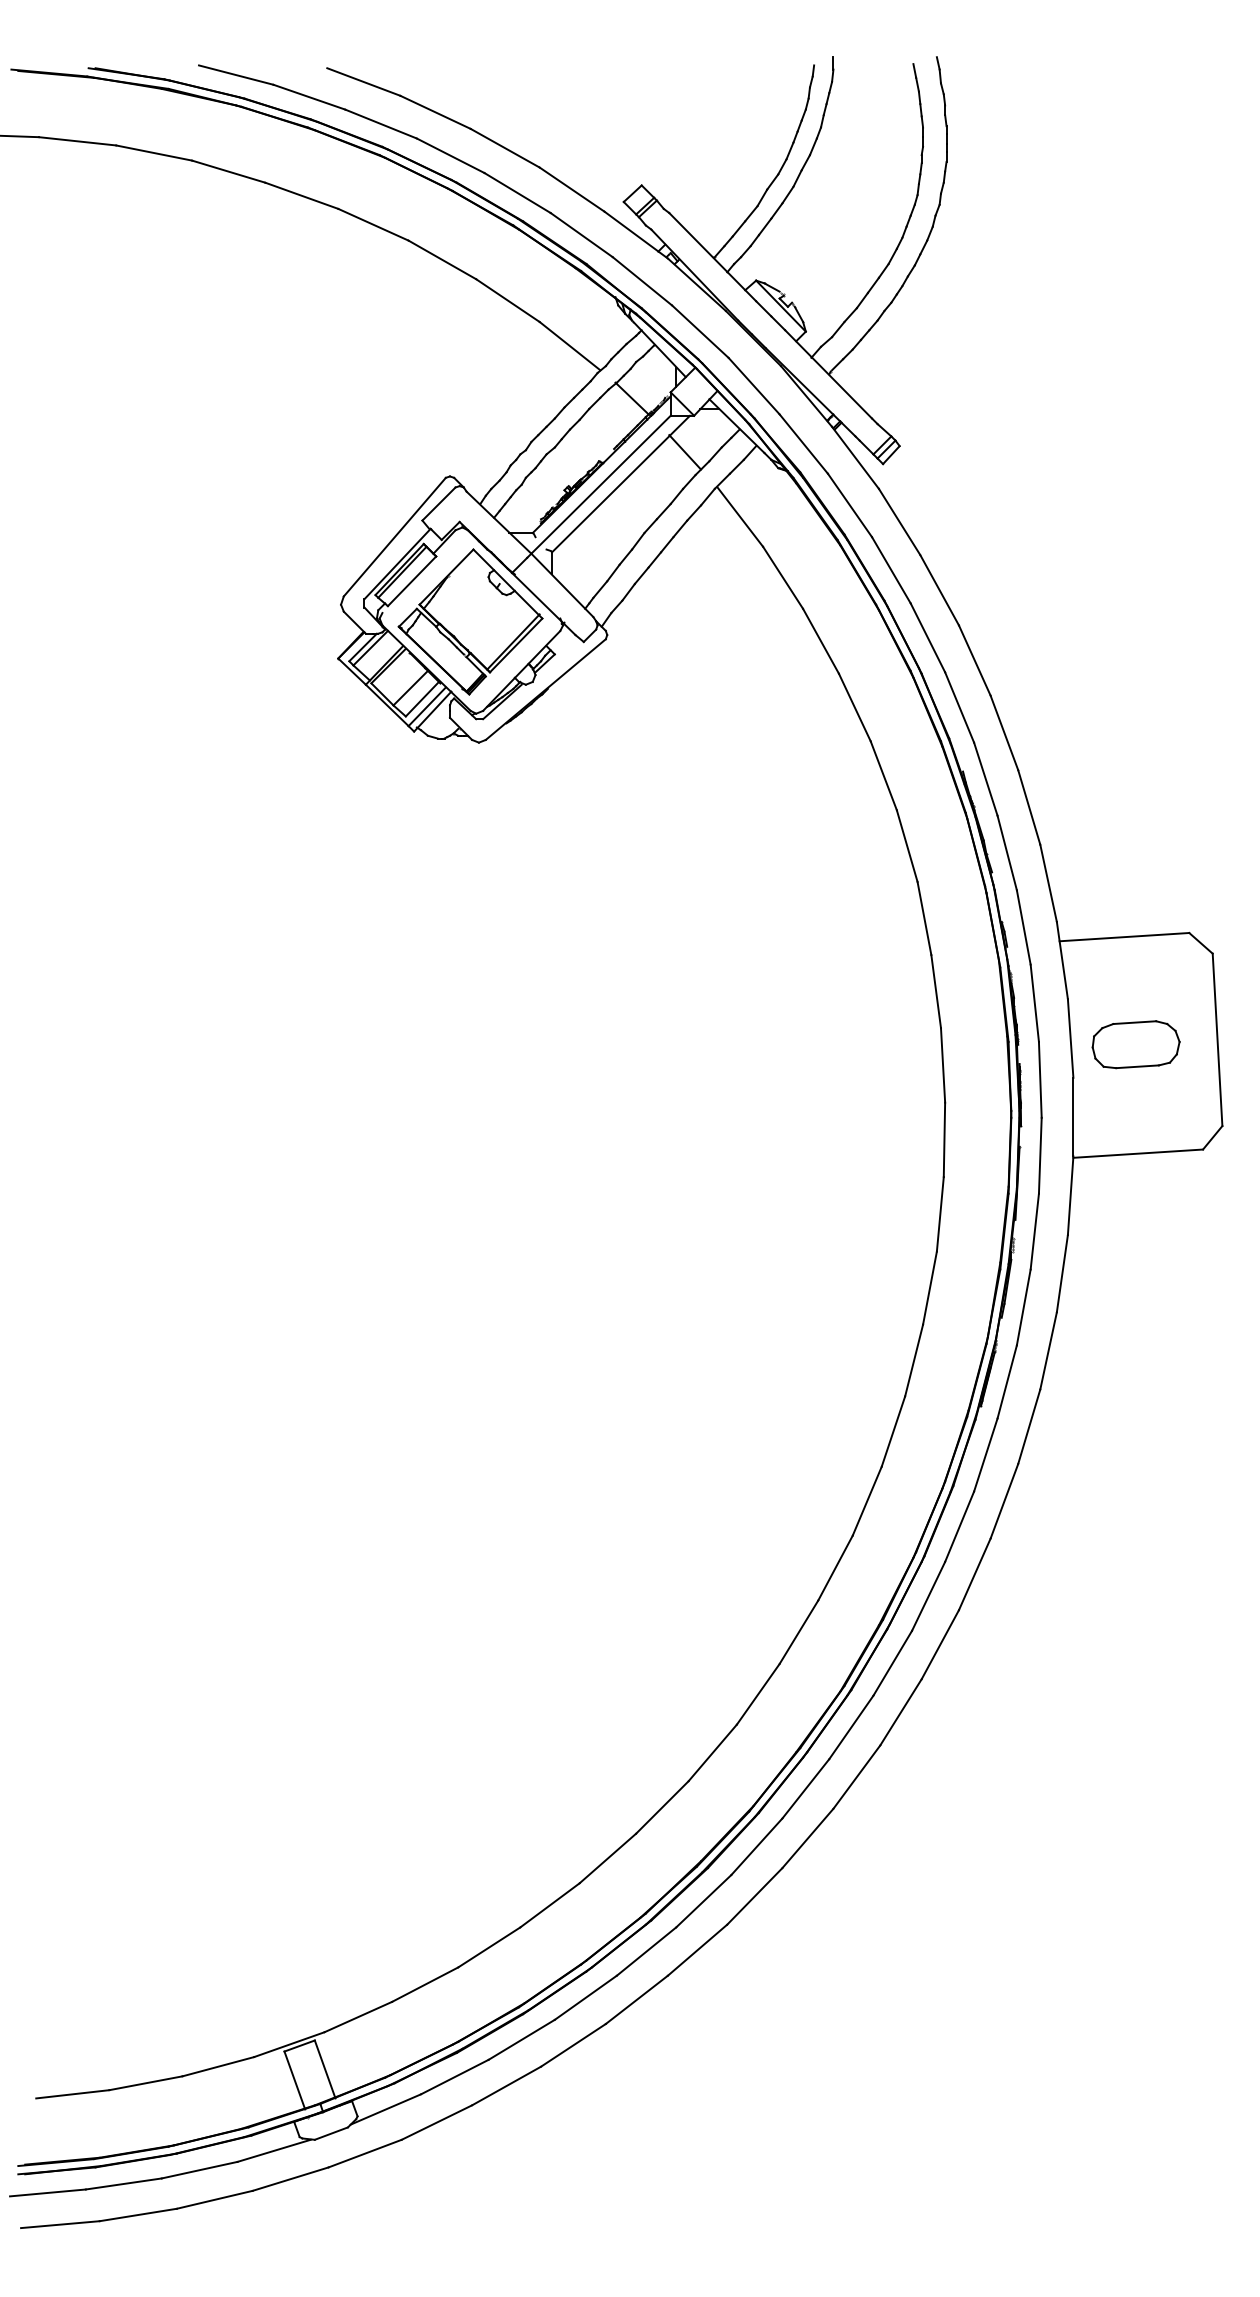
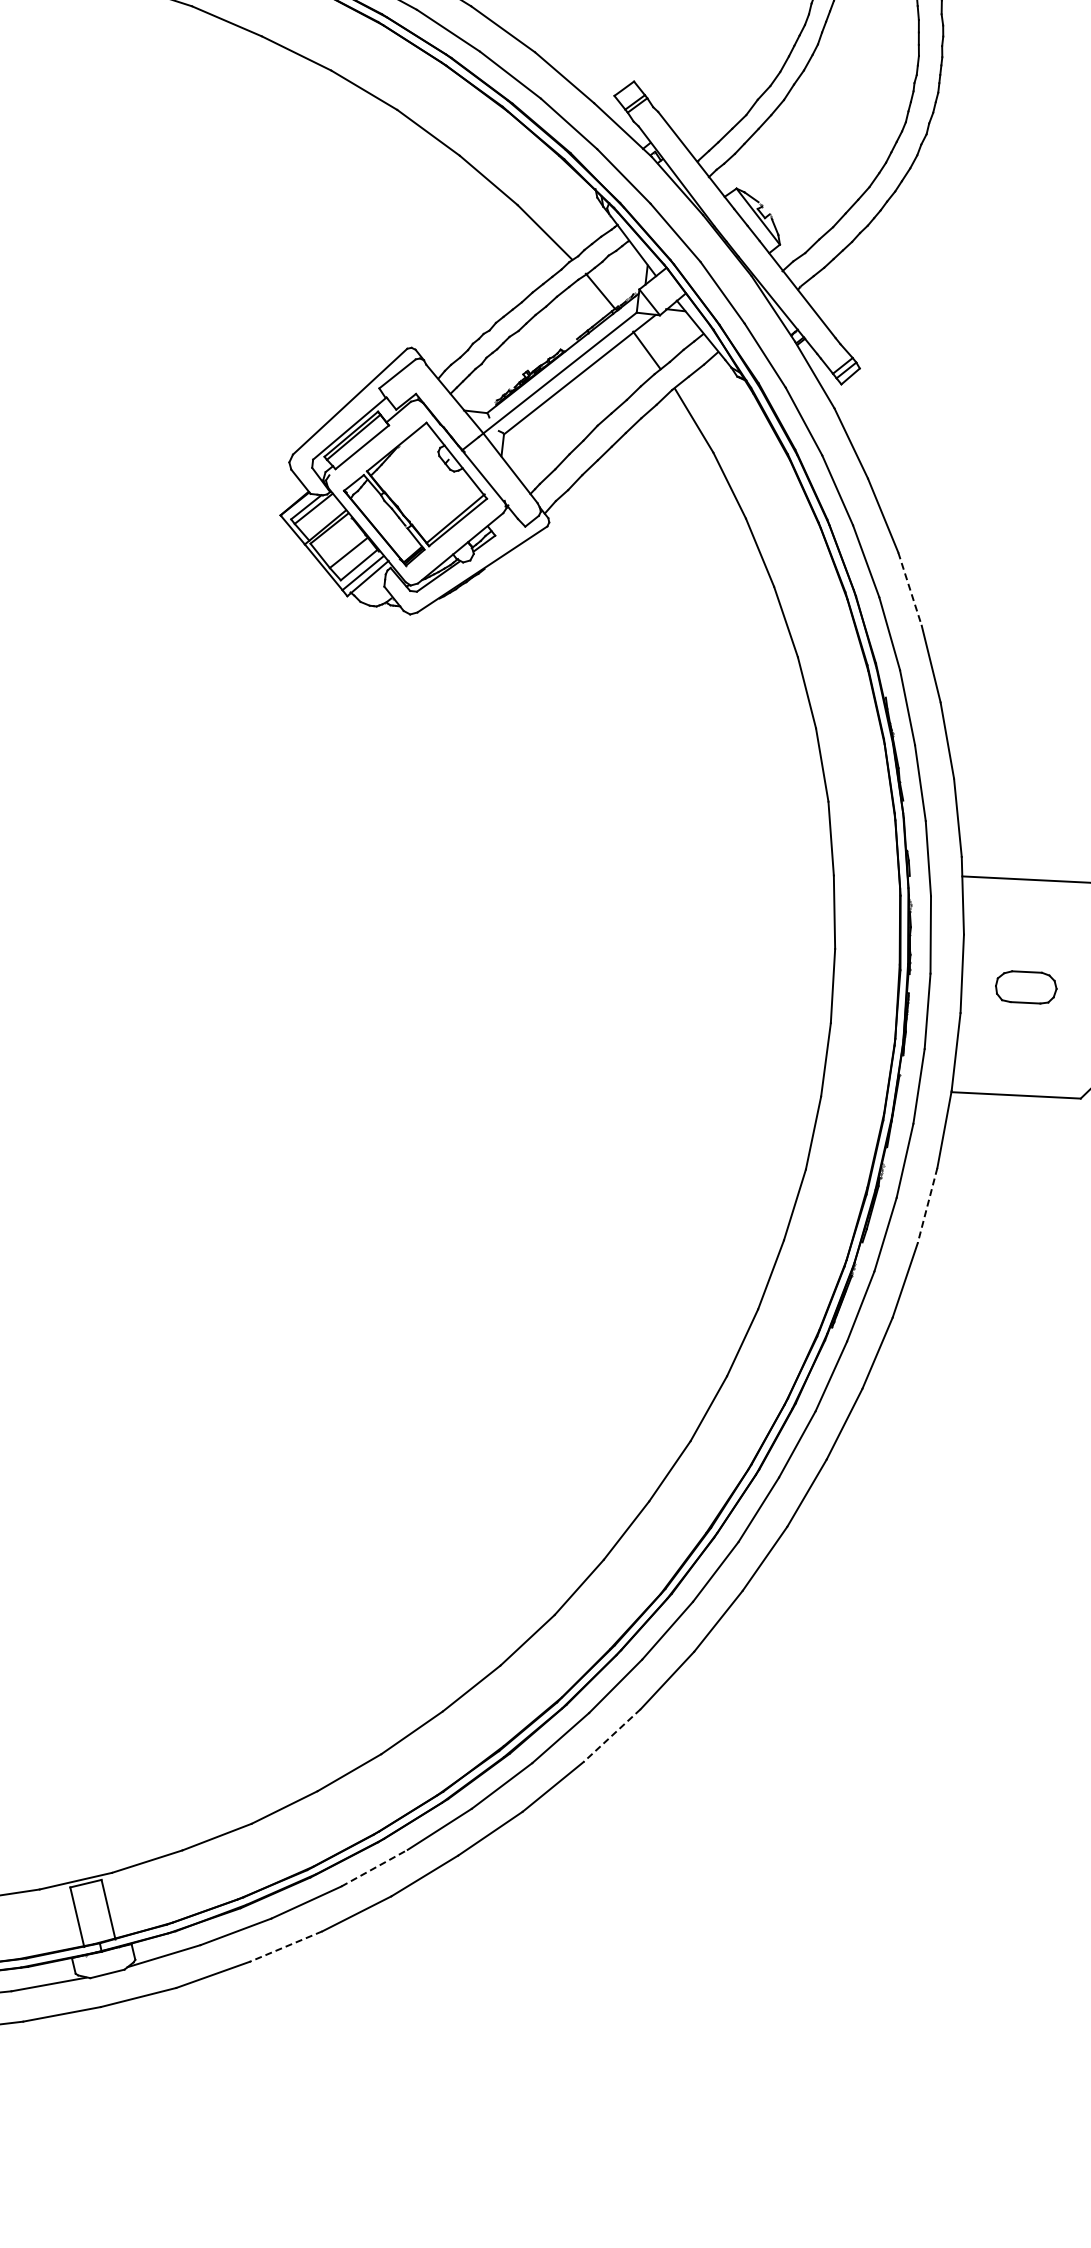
line: (974, 660) -> (909, 589), solid -> dashed
part: (1135, 1044) -> (1025, 987), size x0.7
line: (1062, 1274) -> (927, 1206), solid -> dashed
line: (807, 1838) -> (611, 1735), solid -> dashed
line: (586, 1997) -> (375, 1867), solid -> dashed
line: (506, 2086) -> (286, 1947), solid -> dashed

